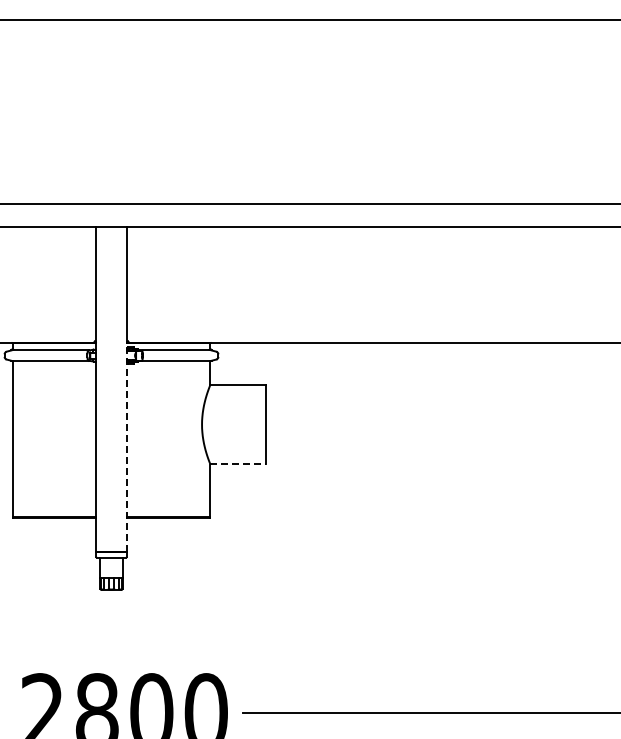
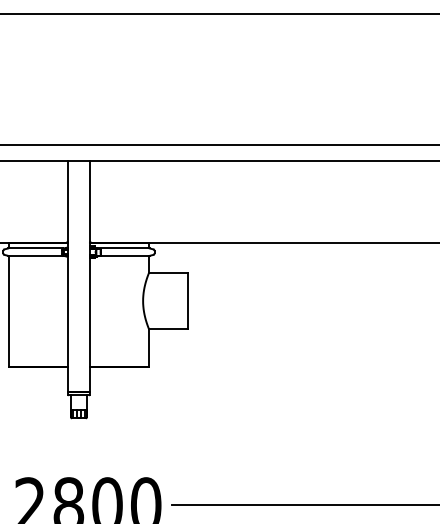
line: (126, 447) -> (89, 317), dashed -> solid
line: (238, 464) -> (168, 329), dashed -> solid

